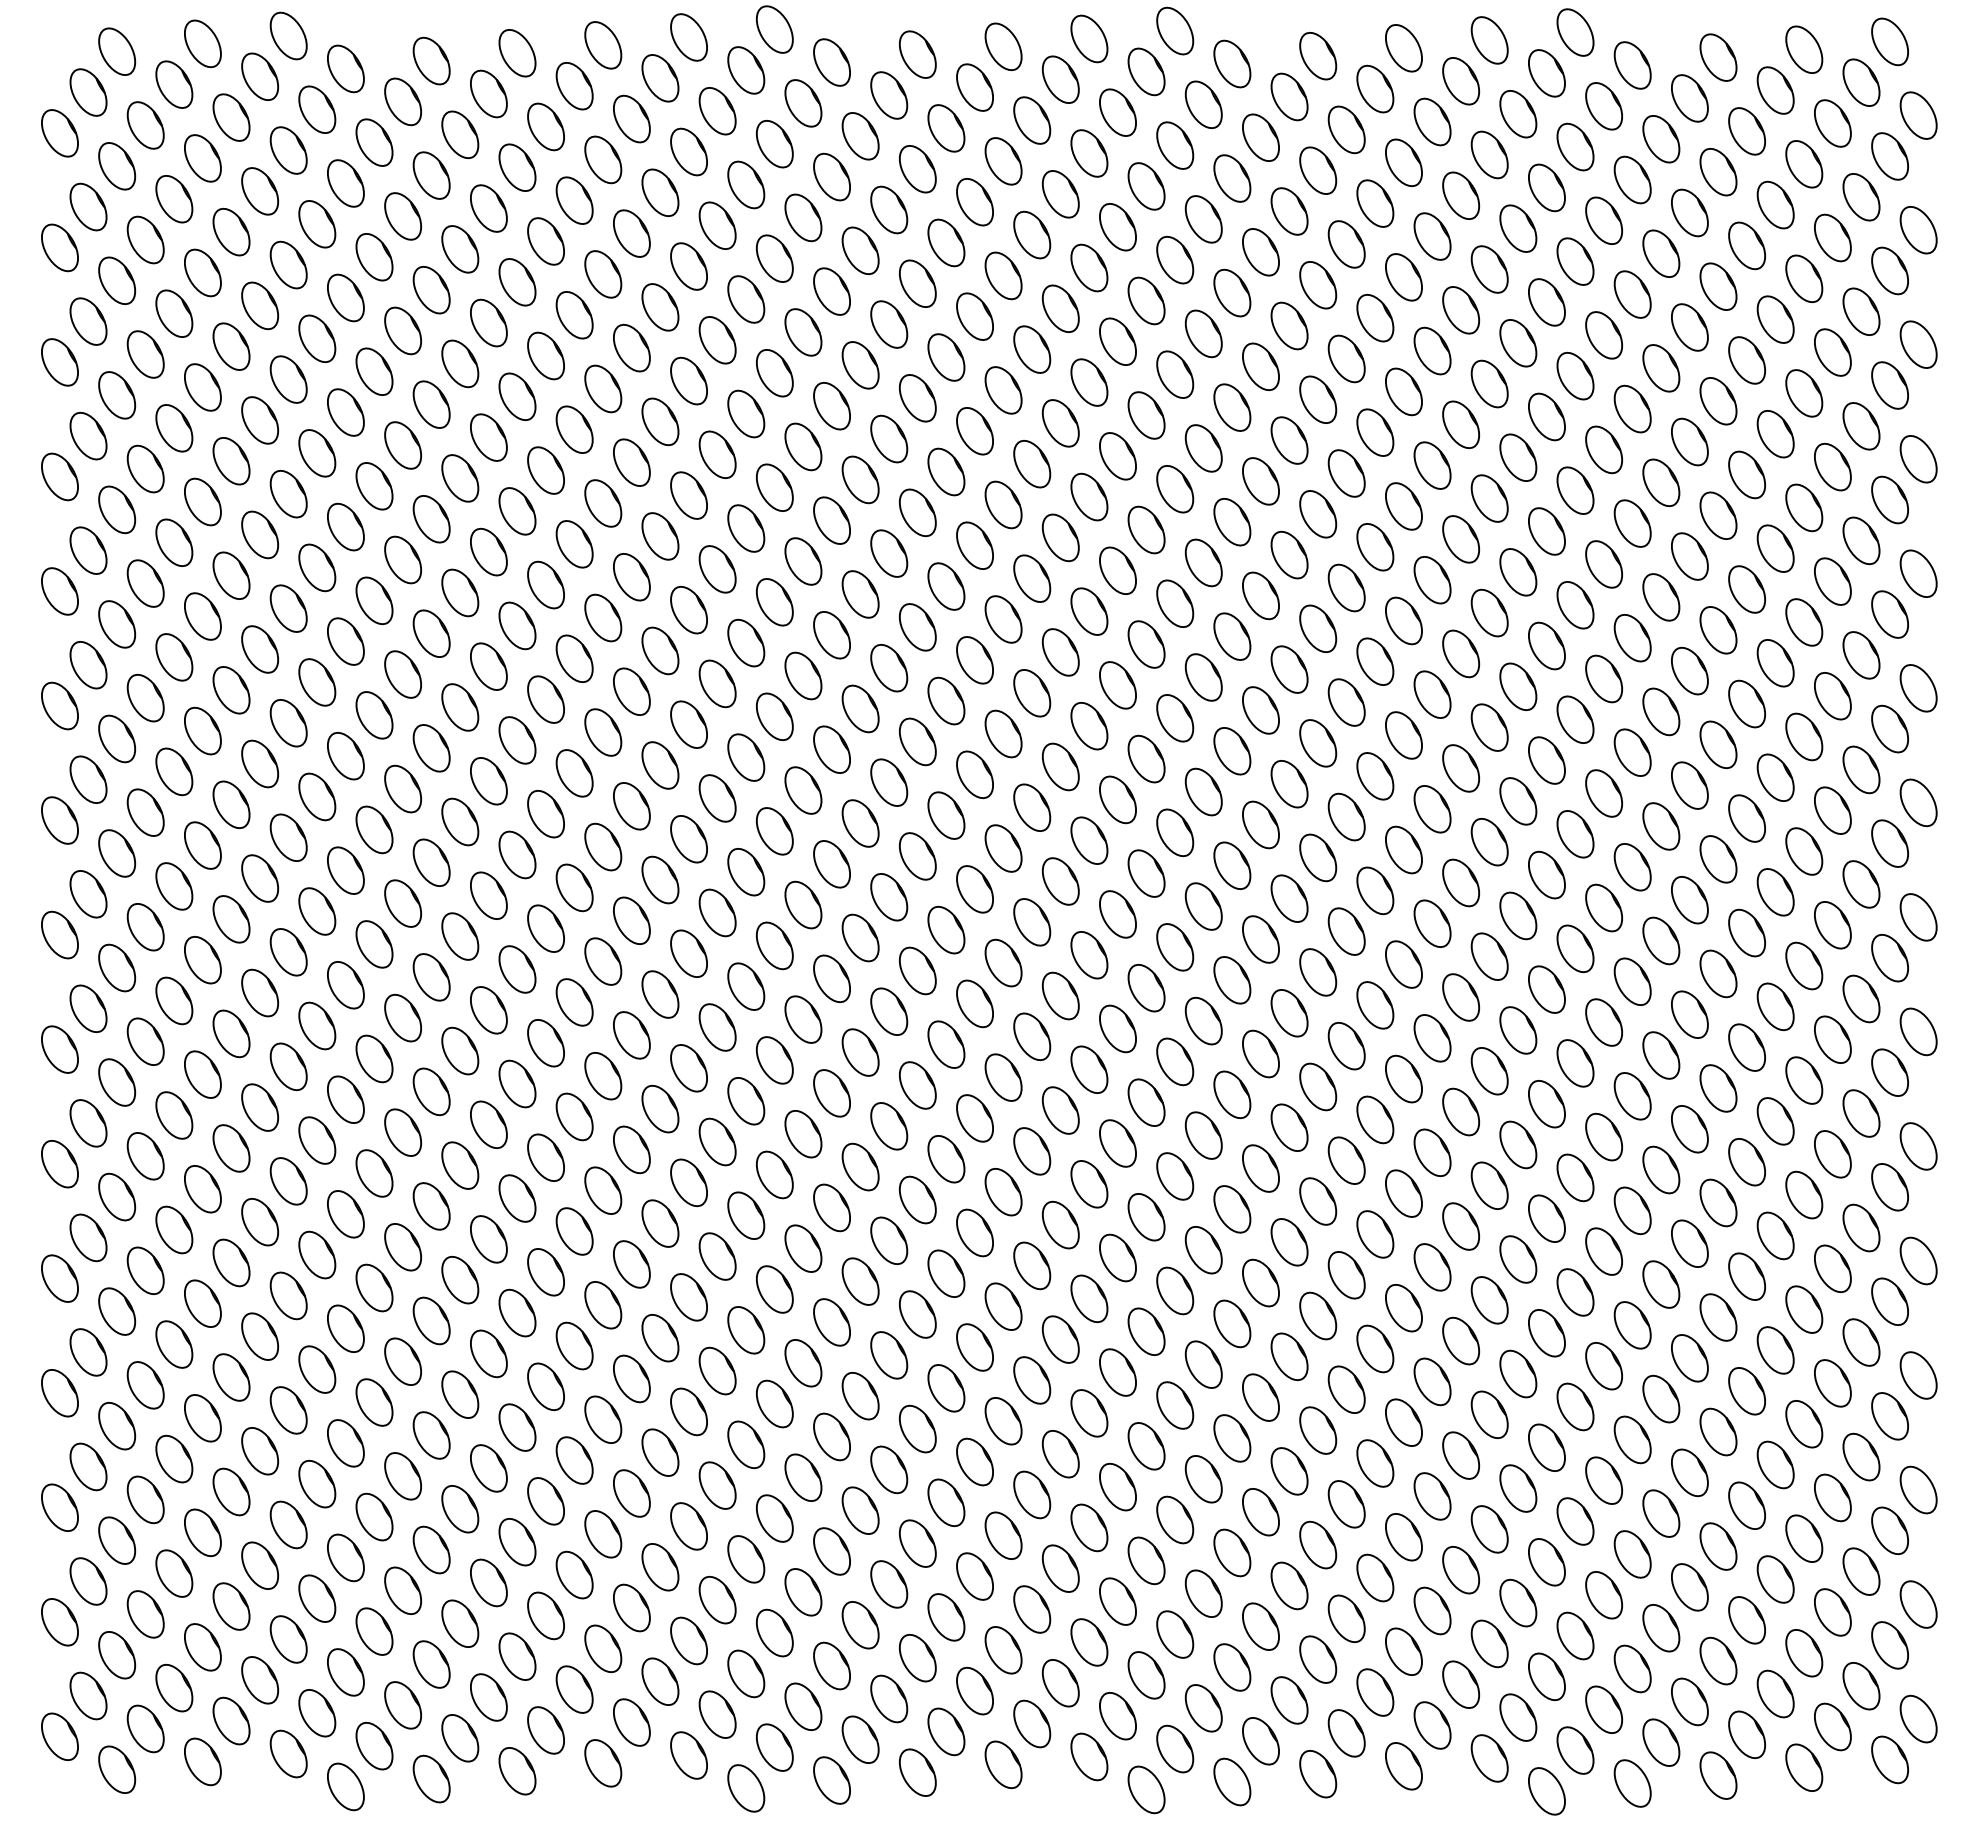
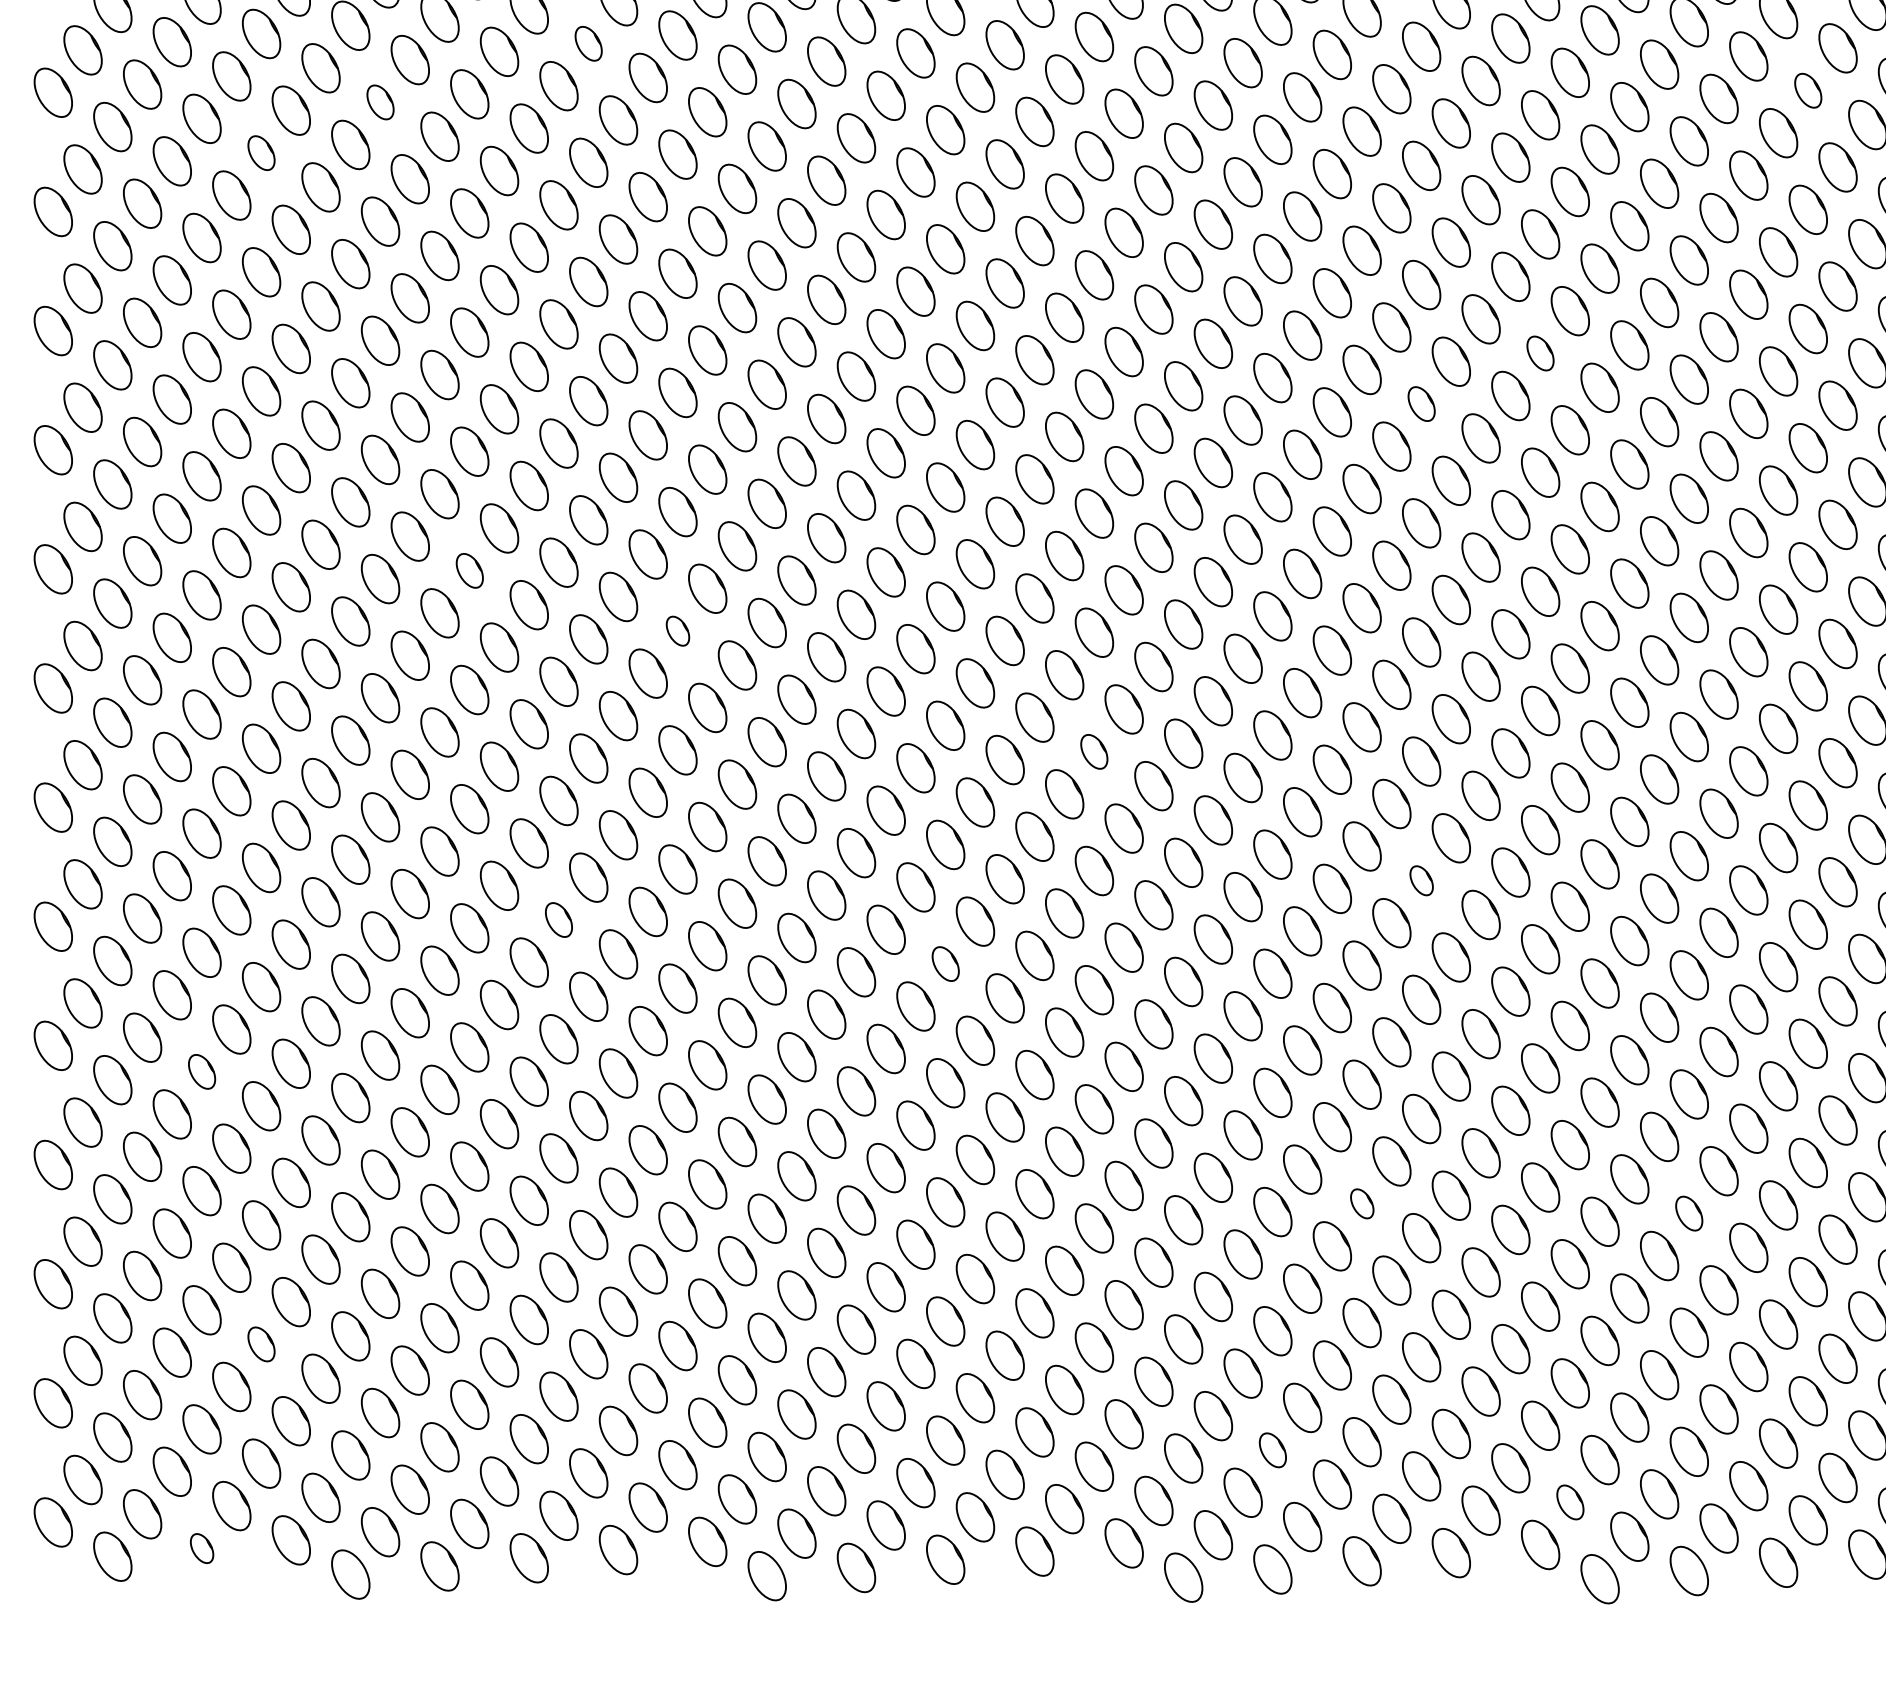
part: (574, 315) -> (588, 44), size x0.7
part: (1746, 360) -> (1807, 90), size x0.7
part: (374, 371) -> (380, 102), size x0.7
part: (259, 420) -> (260, 153), size x0.7
part: (1489, 612) -> (1540, 352), size x0.7
part: (1375, 661) -> (1421, 403), size x0.7
part: (460, 821) -> (469, 570), size x0.7
part: (660, 879) -> (678, 630), size x0.6
part: (1060, 995) -> (1094, 751), size x0.7
part: (1375, 1119) -> (1421, 880), size x0.6
part: (545, 1157) -> (558, 919), size x0.7
part: (917, 1199) -> (945, 963), size x0.7
part: (202, 1303) -> (201, 1071), size x0.7
part: (1318, 1430) -> (1362, 1203), size x0.6
part: (1632, 1439) -> (1689, 1213), size x0.7
part: (259, 1565) -> (260, 1344), size x0.7
part: (1232, 1667) -> (1273, 1450), size x0.7
part: (1518, 1717) -> (1570, 1502), size x0.7
part: (202, 1761) -> (201, 1548), size x0.6

